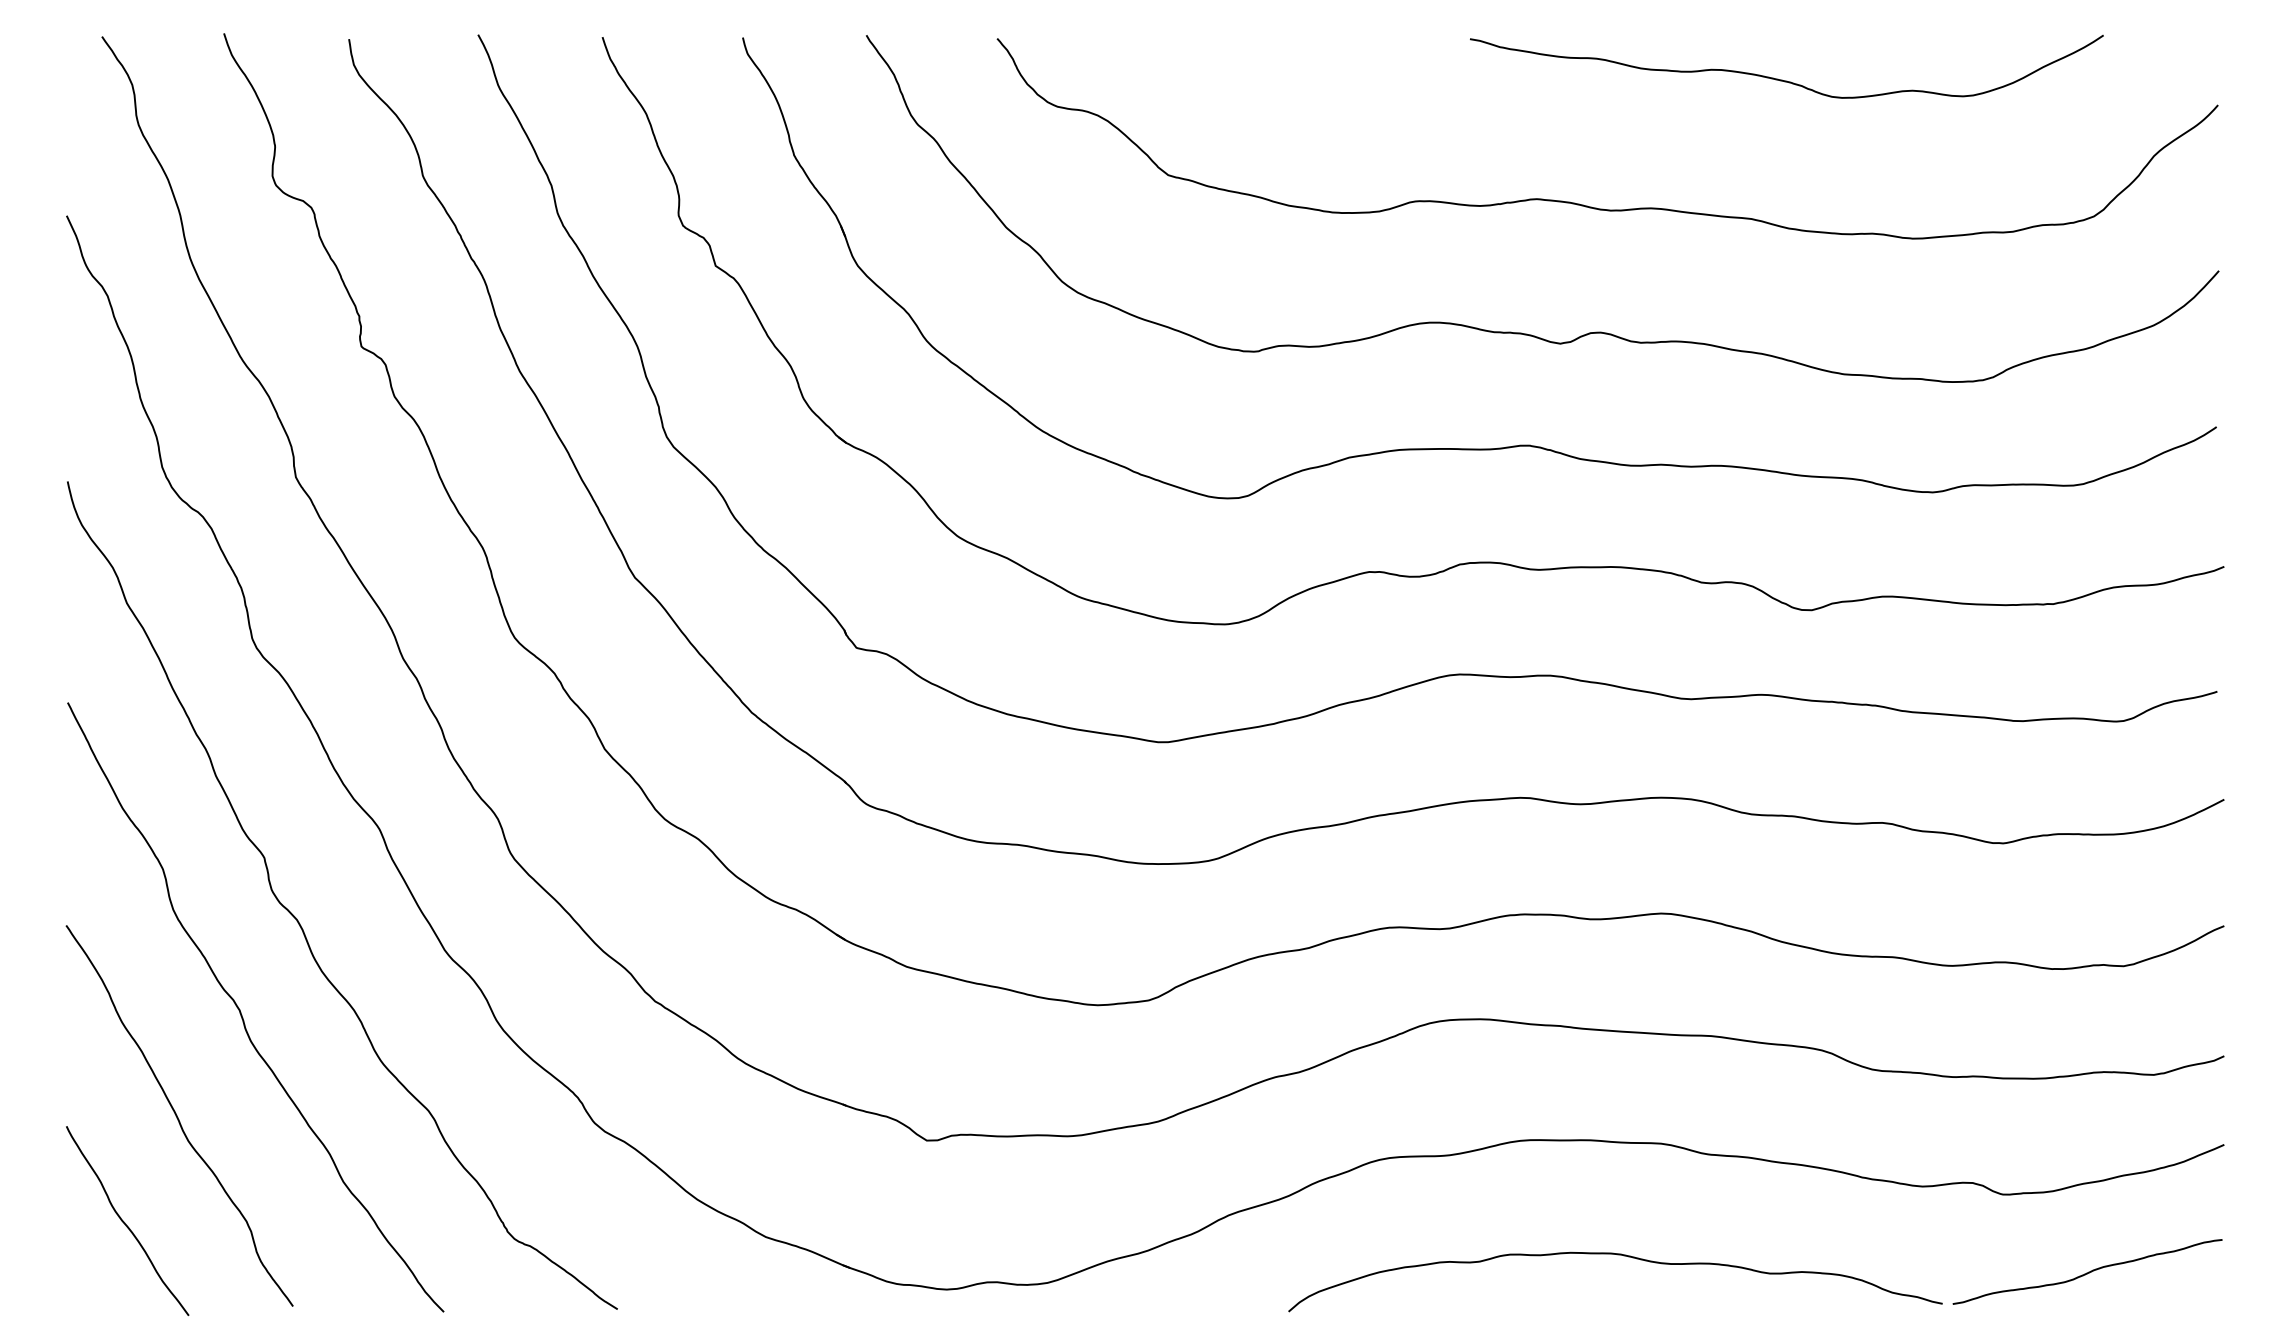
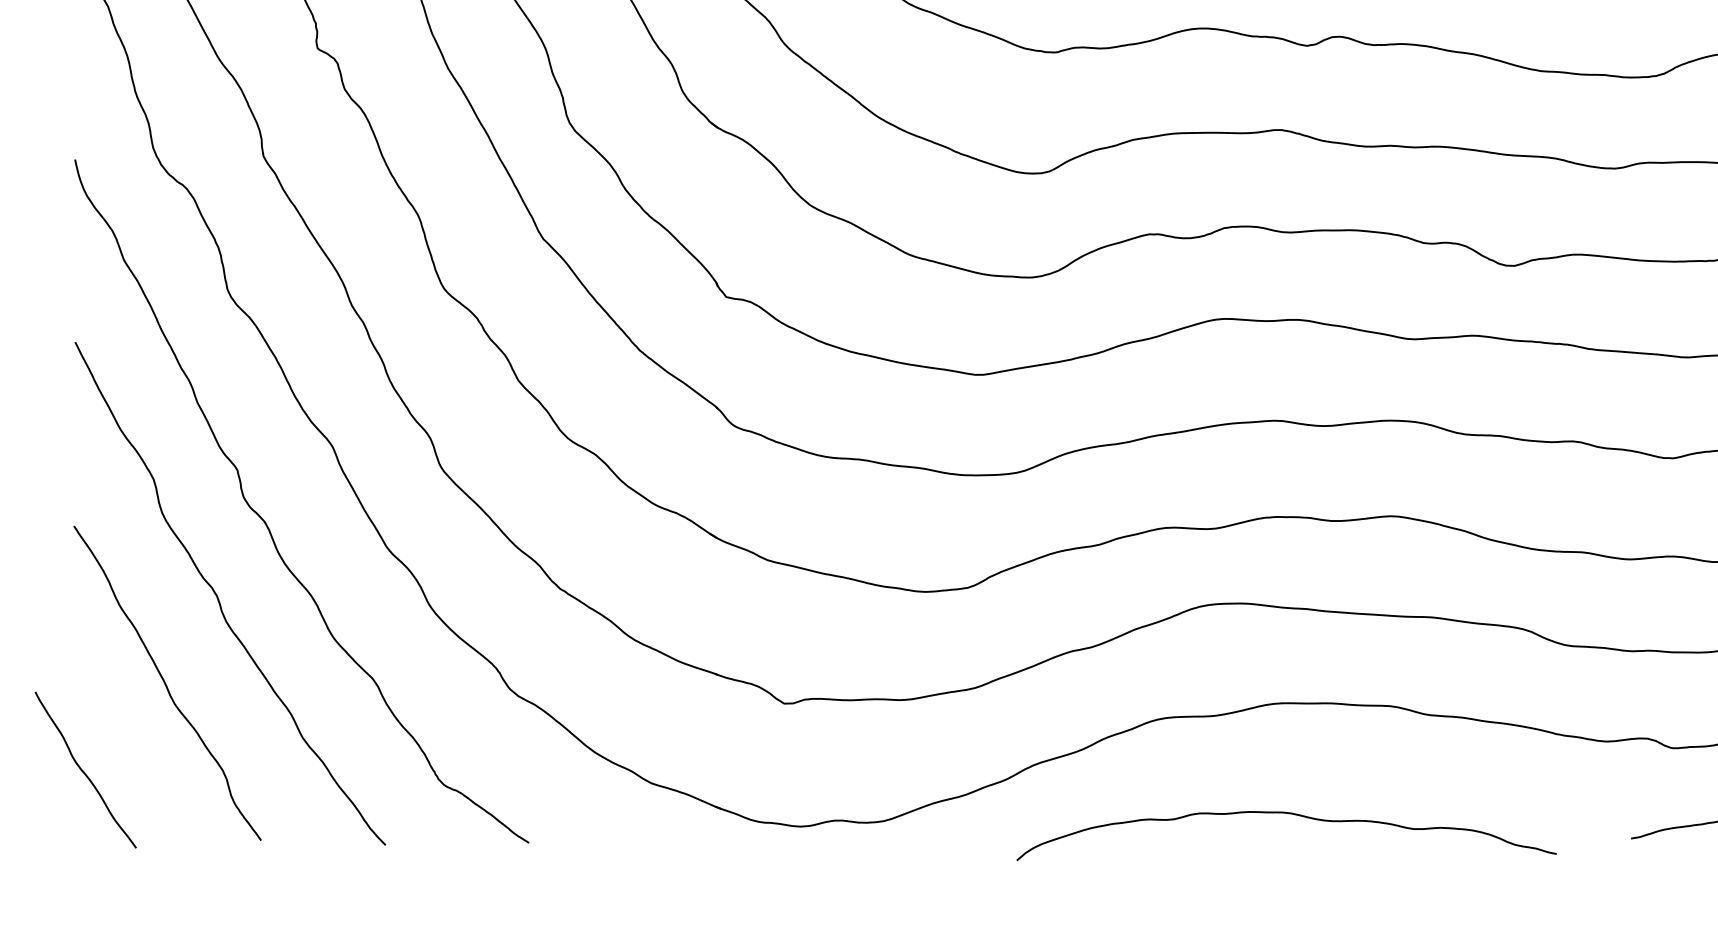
curve: (125, 1222) -> (84, 771), moved
curve: (1617, 1255) -> (1288, 814), moved

